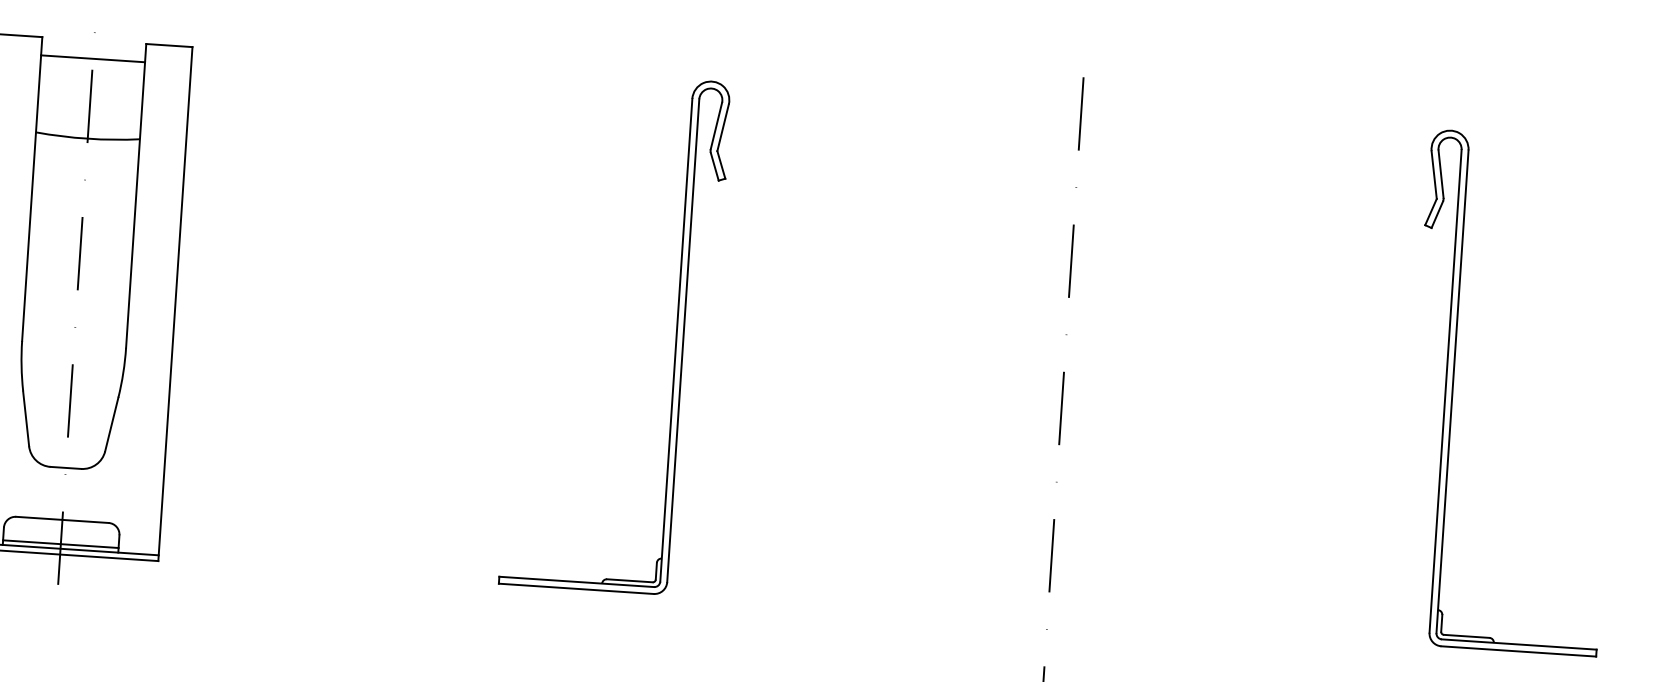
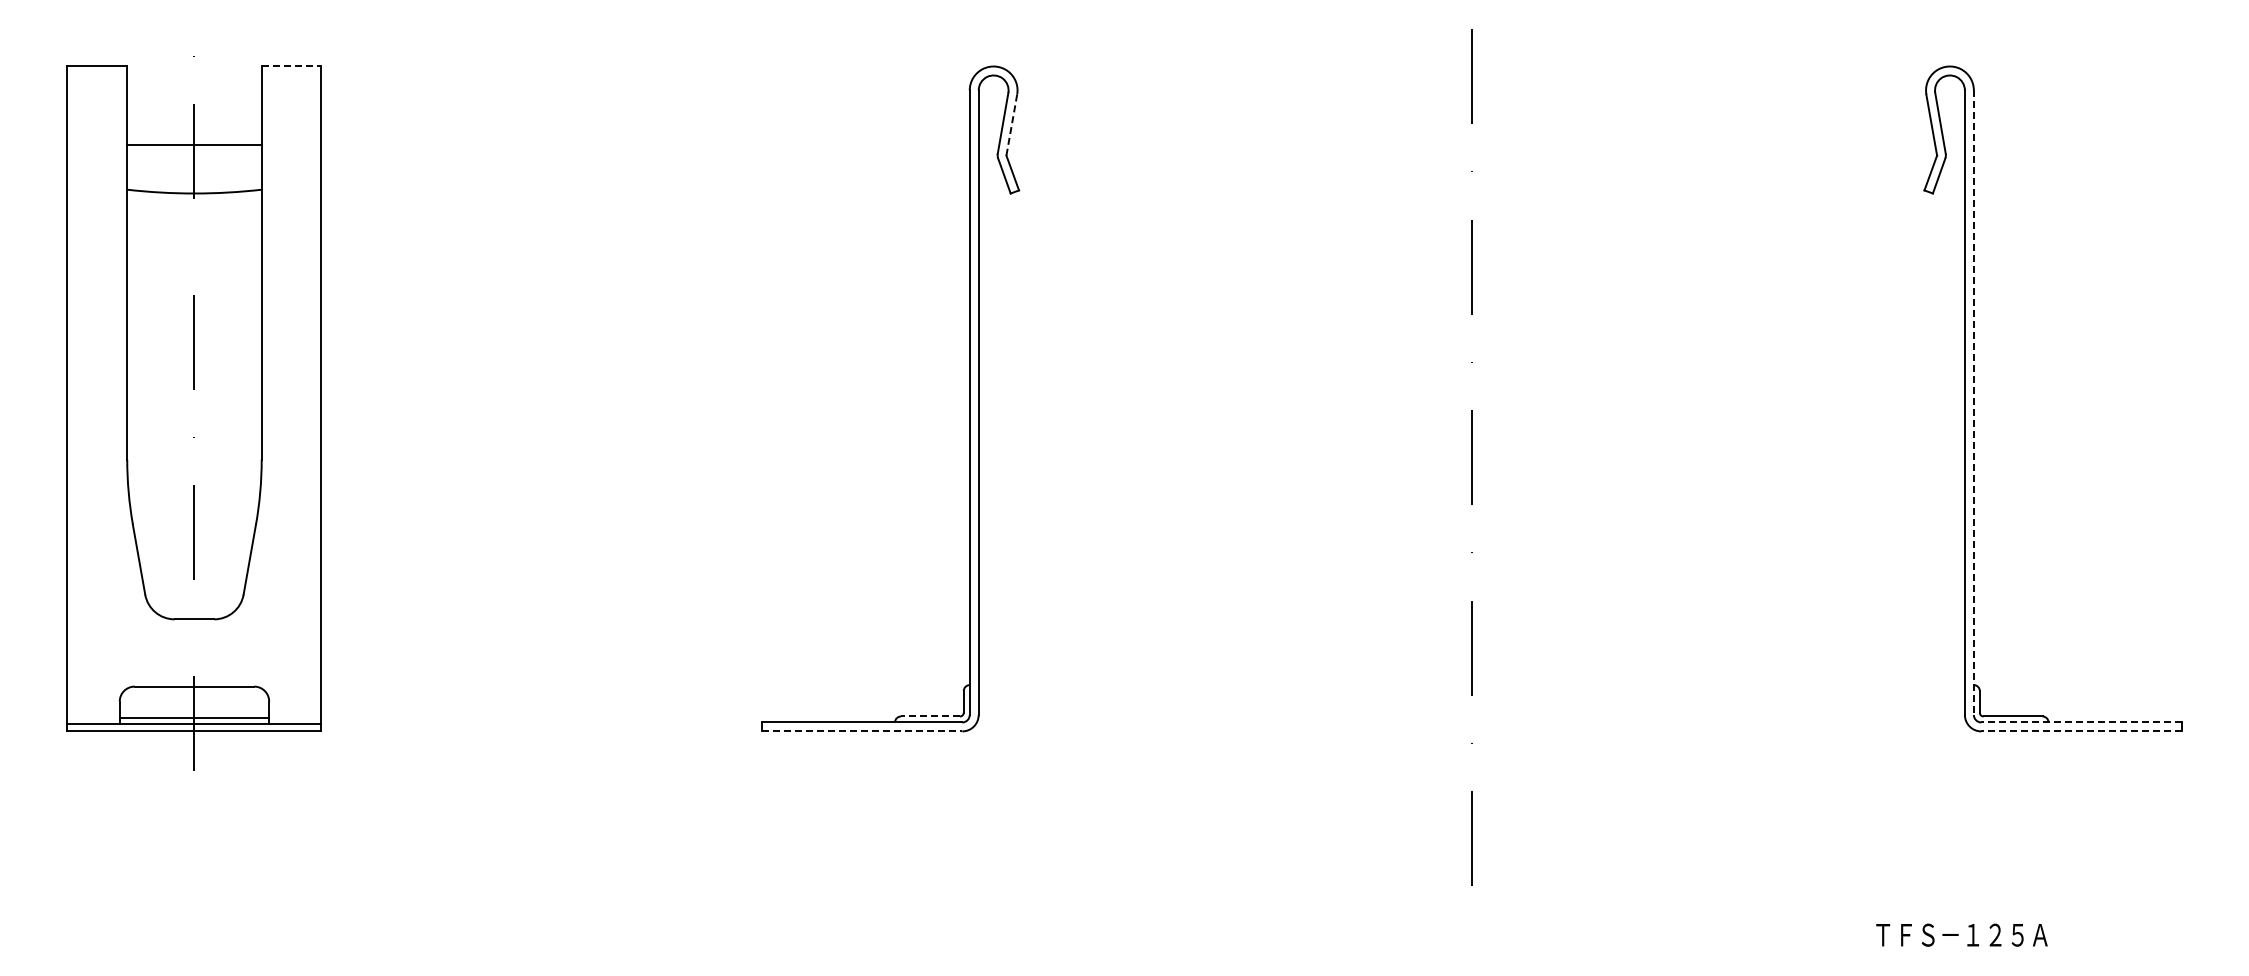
line: (169, 45) -> (291, 66), solid -> dashed
line: (93, 59) -> (194, 145), moved
line: (722, 128) -> (1011, 125), solid -> dashed
line: (1452, 392) -> (1973, 403), solid -> dashed
line: (629, 580) -> (930, 716), solid -> dashed
line: (576, 588) -> (862, 731), solid -> dashed
line: (1518, 644) -> (2080, 722), solid -> dashed
line: (1518, 651) -> (2080, 731), solid -> dashed

